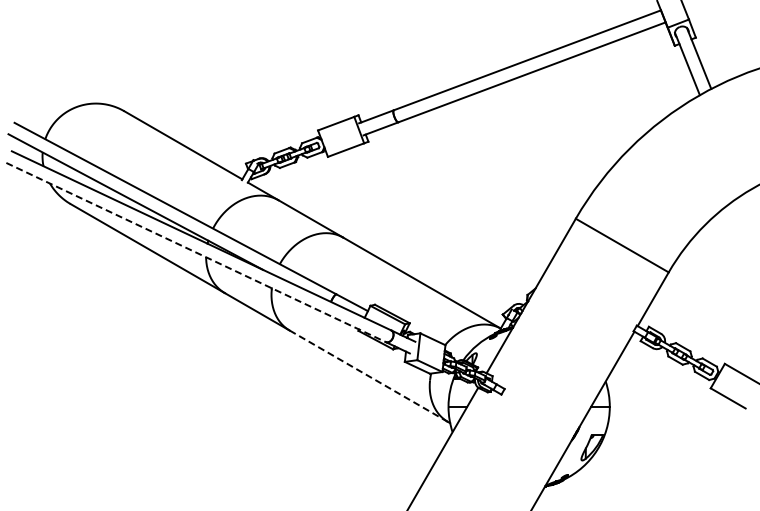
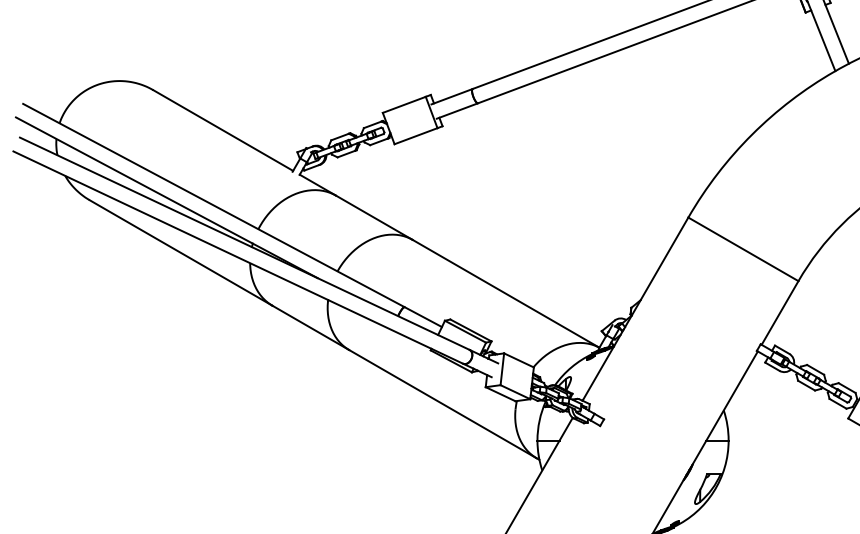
line: (196, 252) -> (238, 257), dashed -> solid
line: (369, 376) -> (443, 404), dashed -> solid

